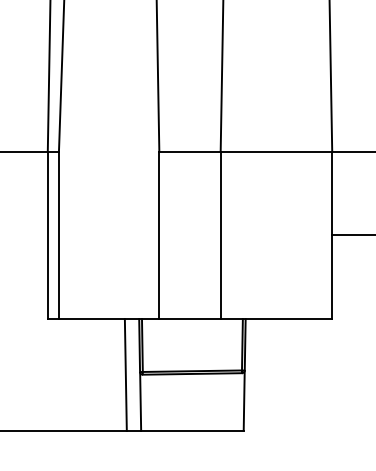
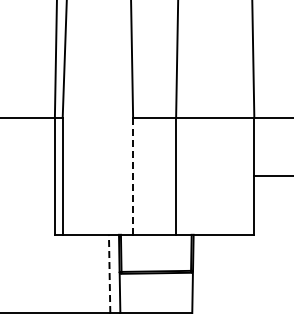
line: (159, 235) -> (133, 176), solid -> dashed
line: (125, 374) -> (109, 273), solid -> dashed

